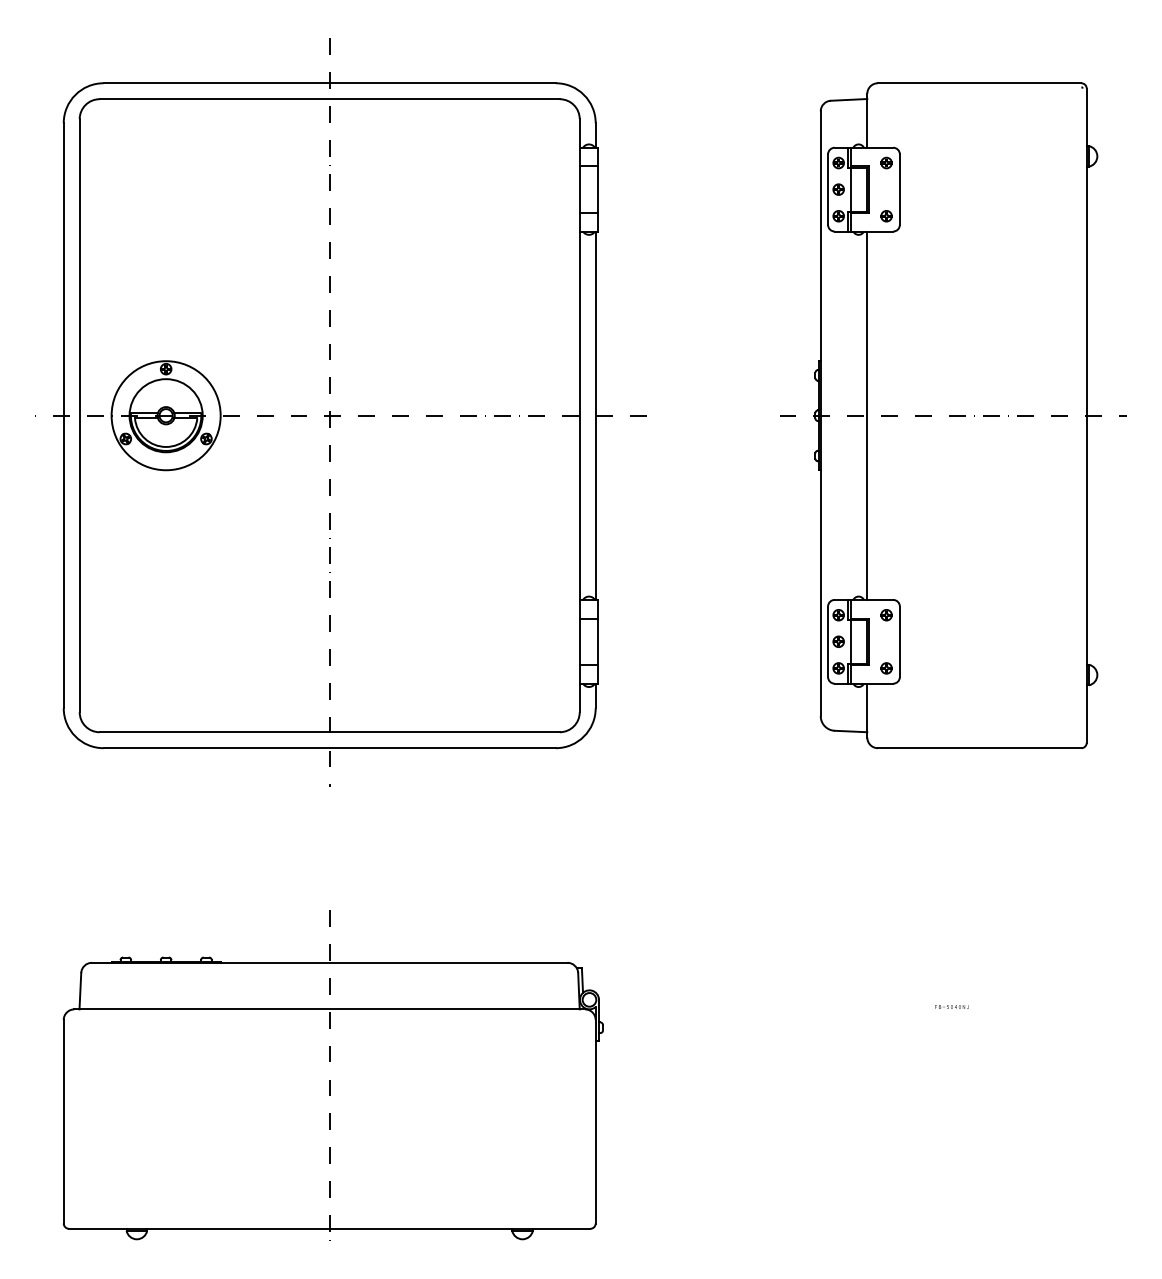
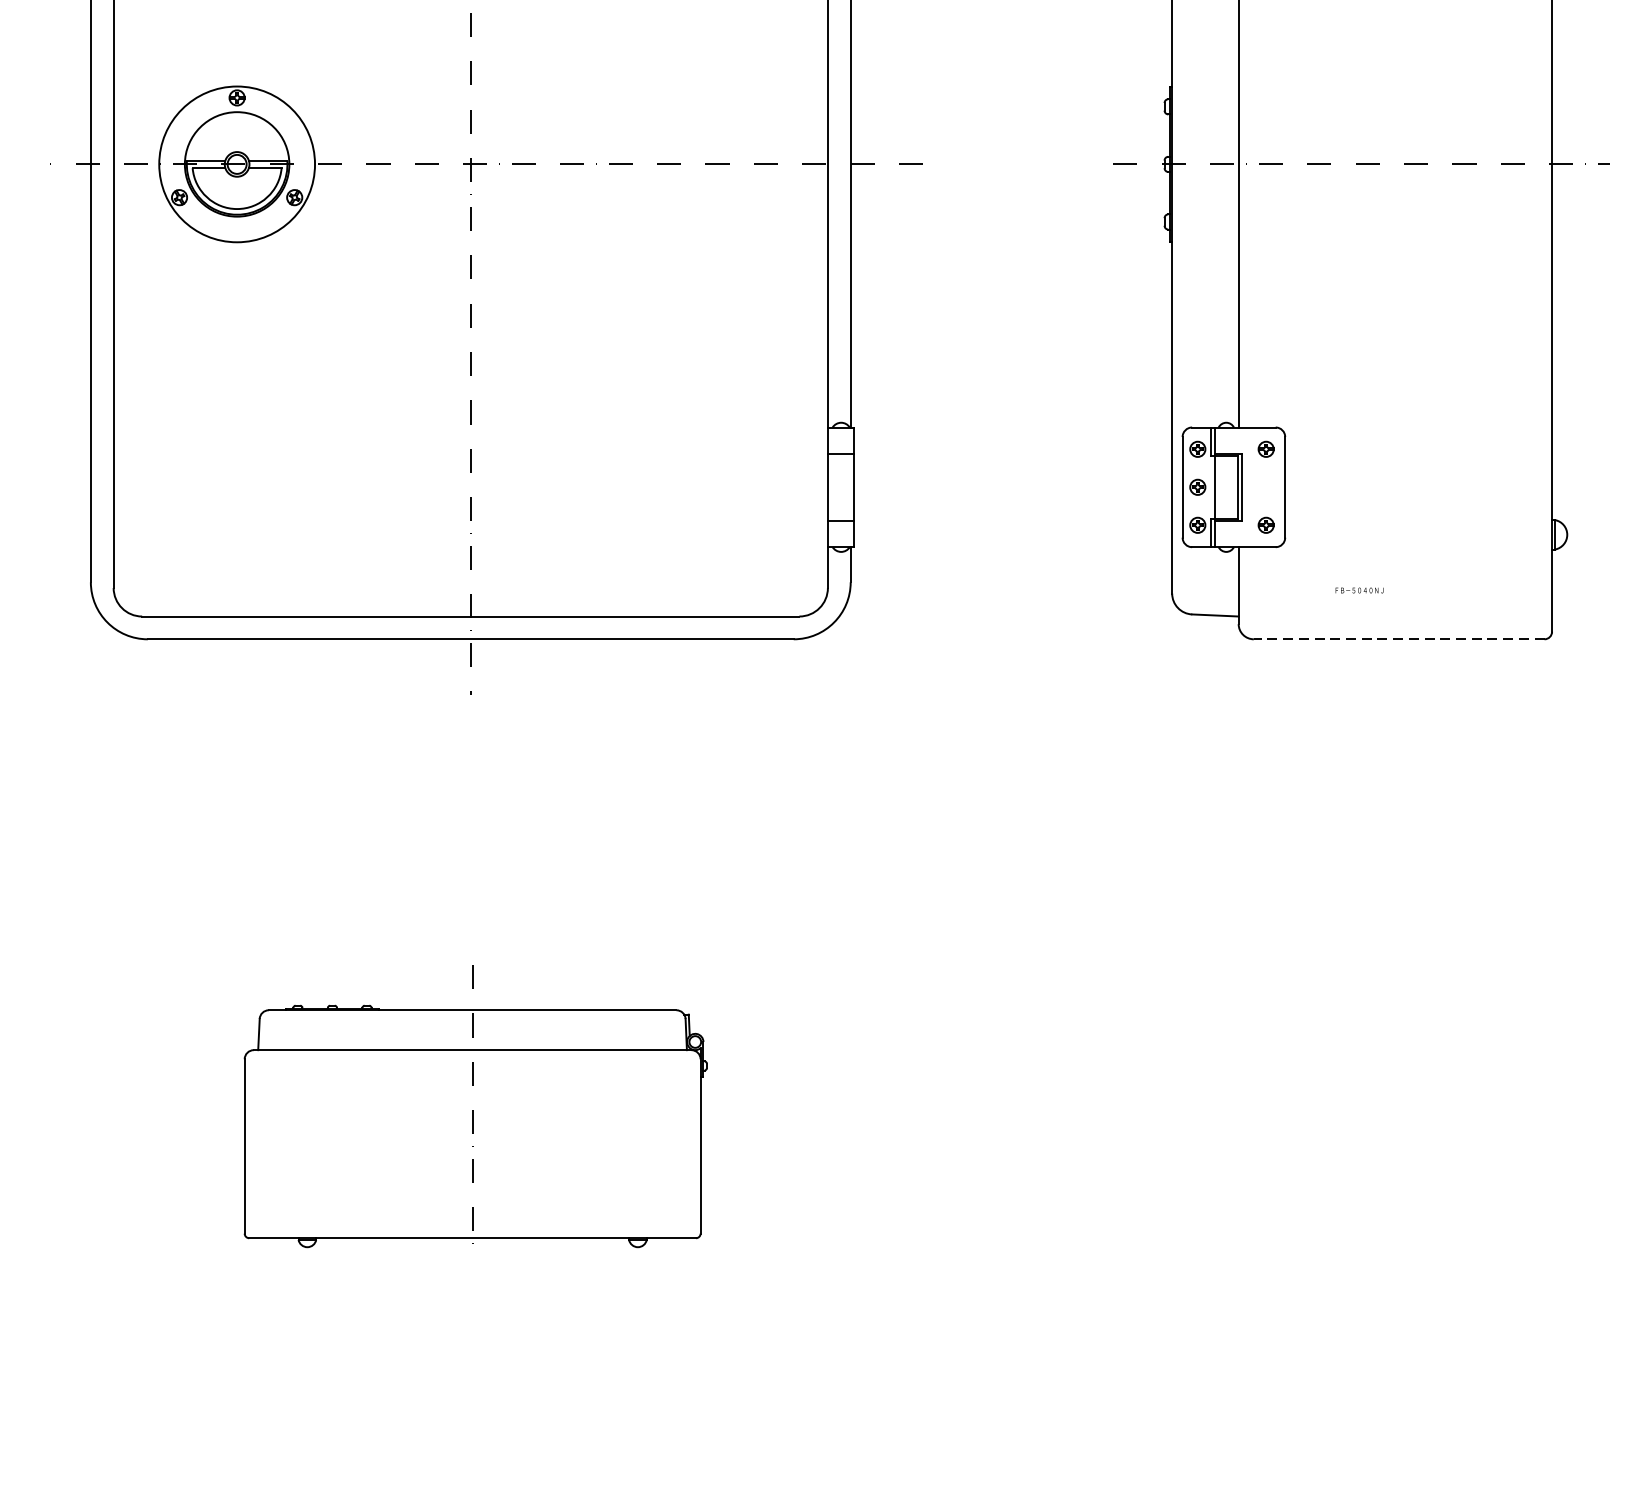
line: (979, 748) -> (1398, 639), solid -> dashed
text: (951, 1006) -> (1358, 589), moved
part: (332, 1075) -> (474, 1106), size x0.6

